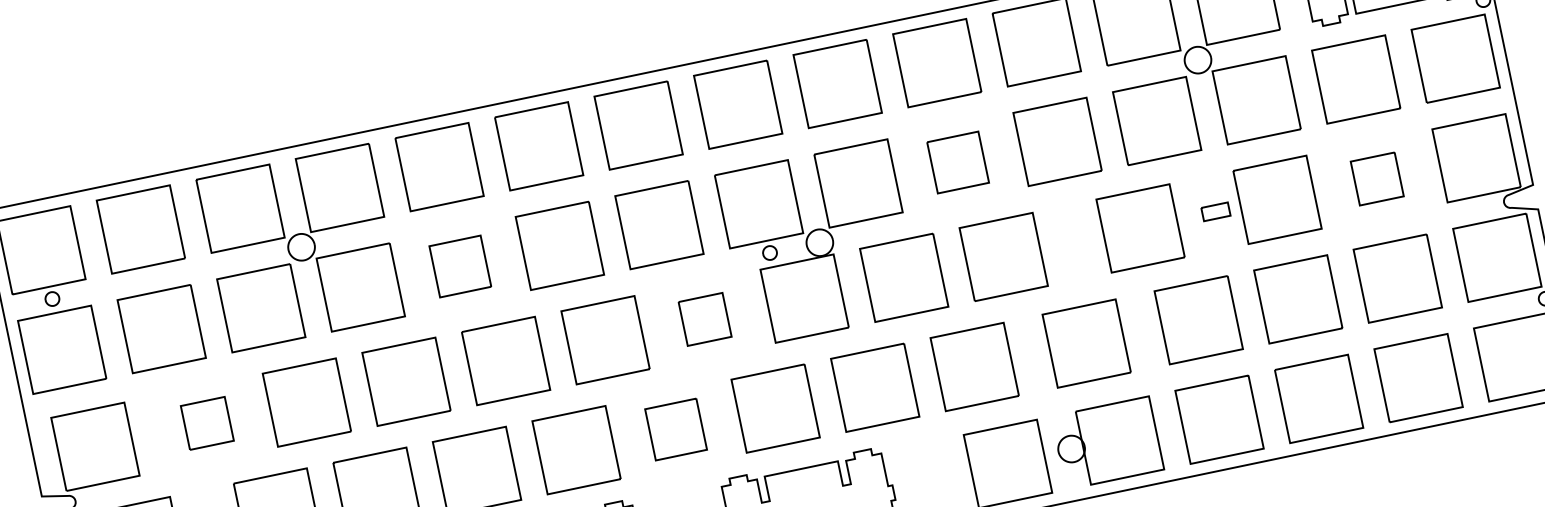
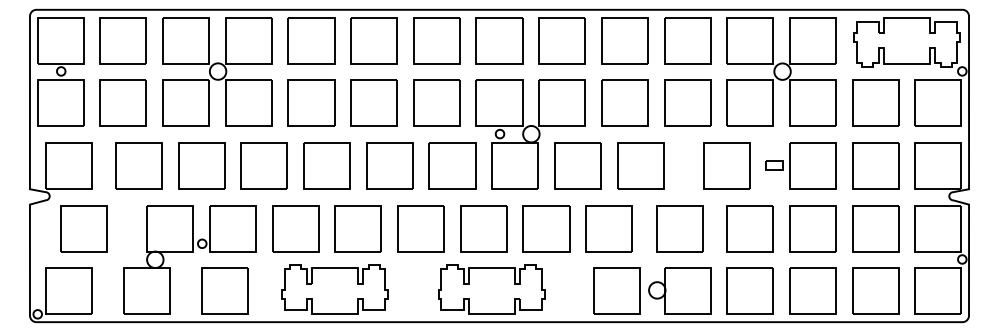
part: (957, 161) -> (624, 102), size x1.43
part: (1376, 178) -> (875, 165), size x1.67
part: (460, 265) -> (311, 102), size x1.43
part: (704, 318) -> (452, 165), size x1.67
part: (206, 422) -> (138, 165), size x1.67
part: (675, 429) -> (420, 228), size x1.43

